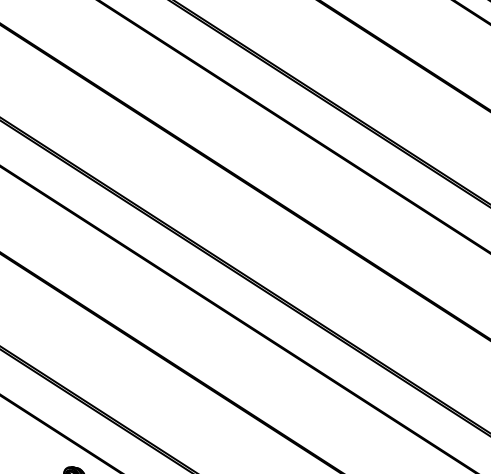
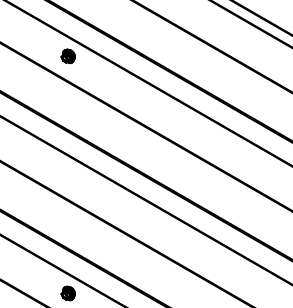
part: (93, 36) -> (67, 56), added

